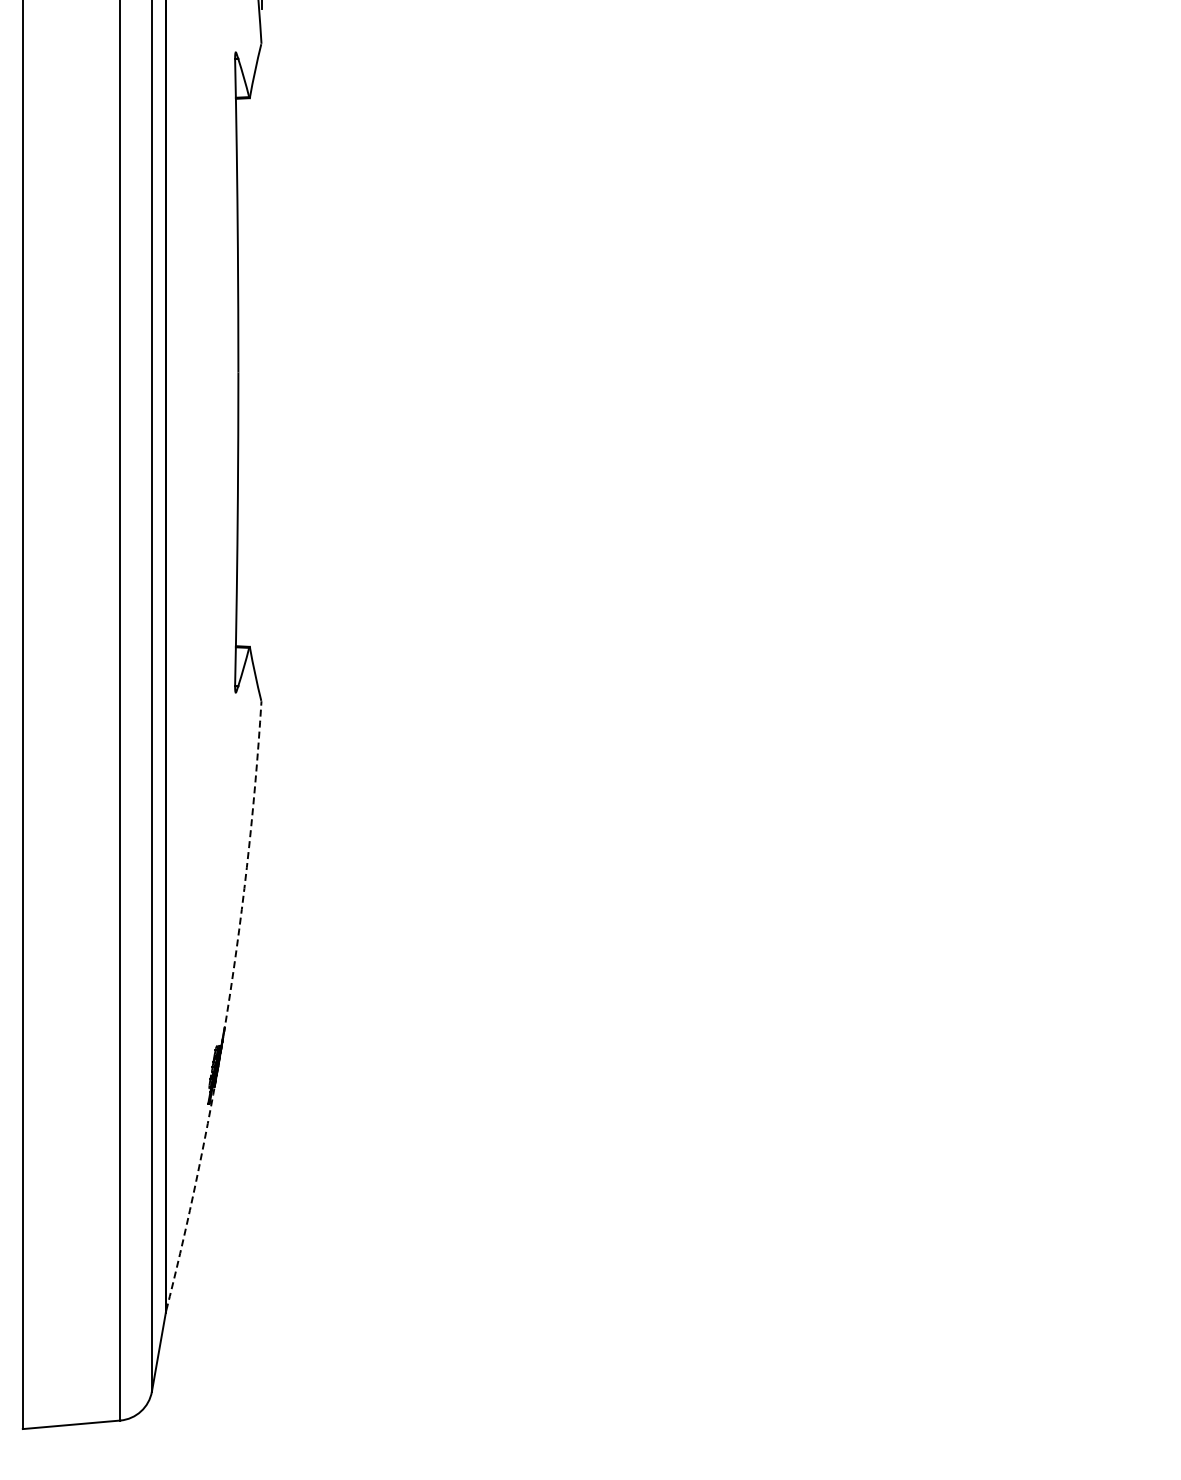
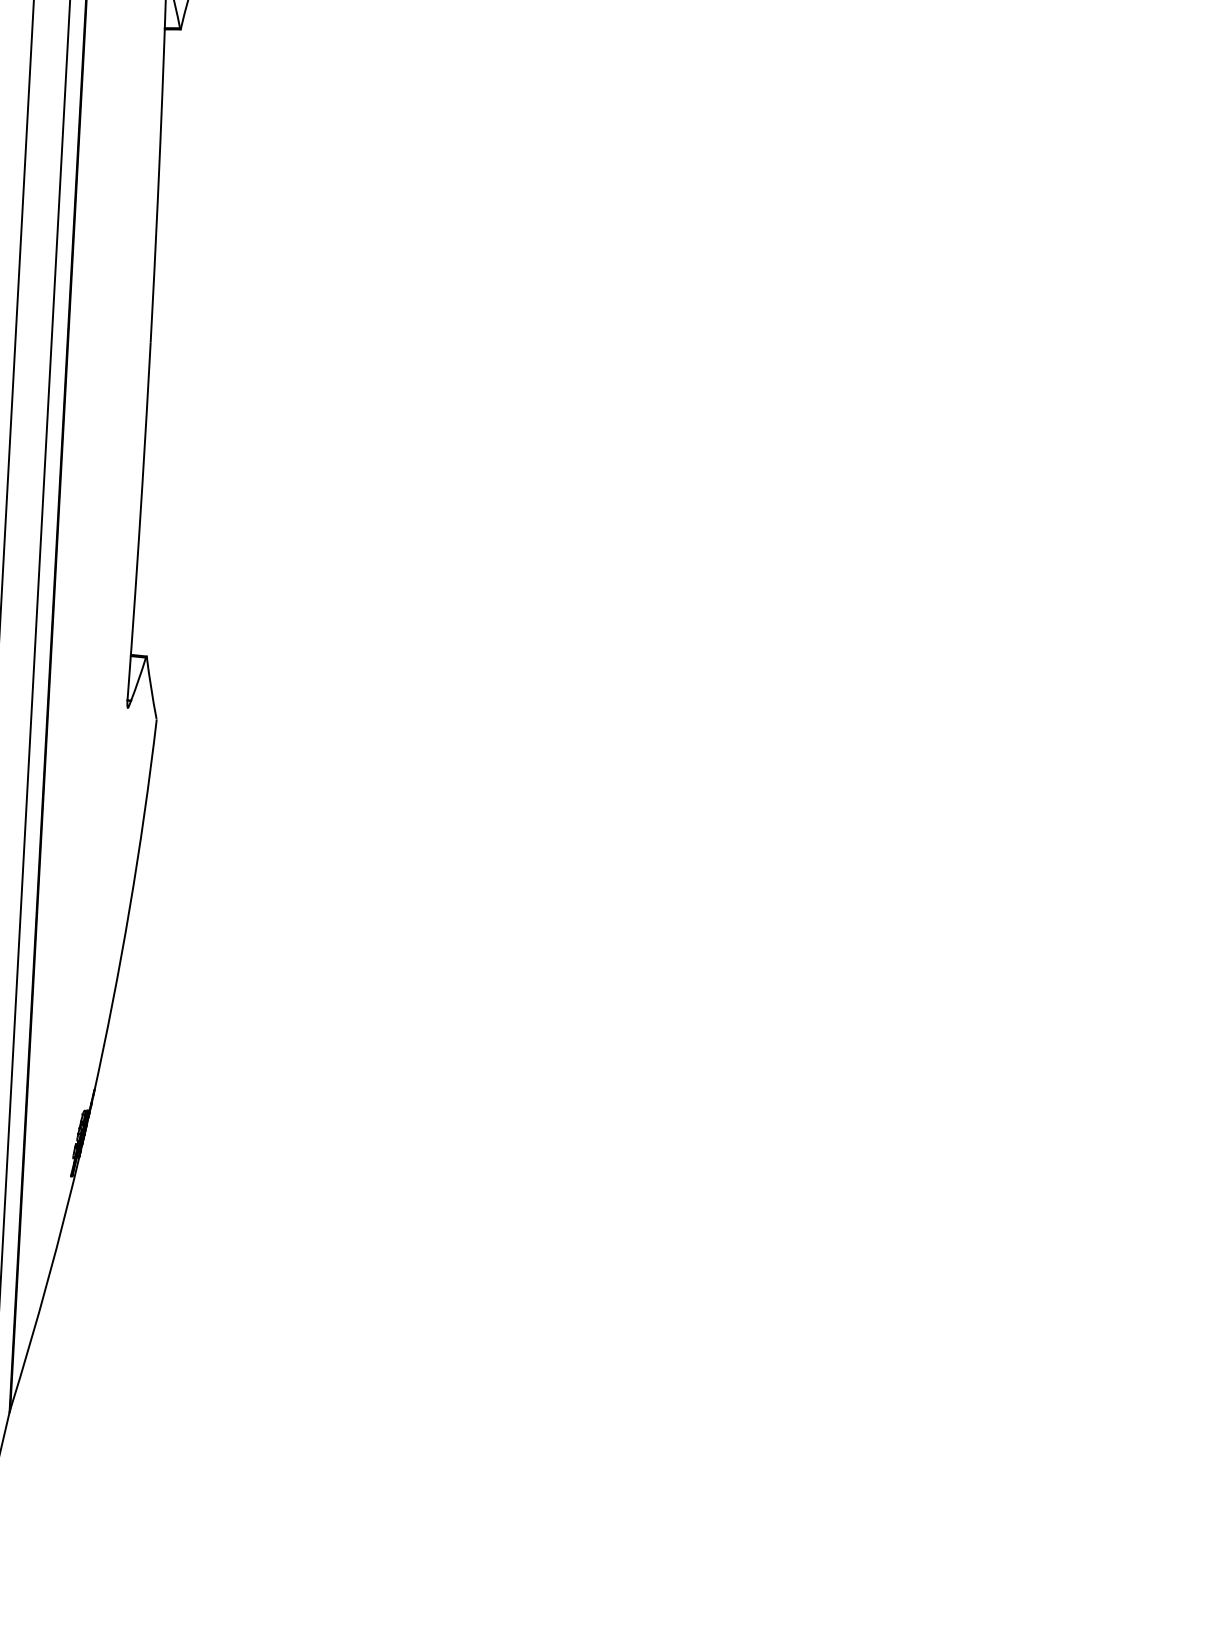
arc: (246, 867) -> (129, 908), dashed -> solid
arc: (193, 1195) -> (48, 1279), dashed -> solid

